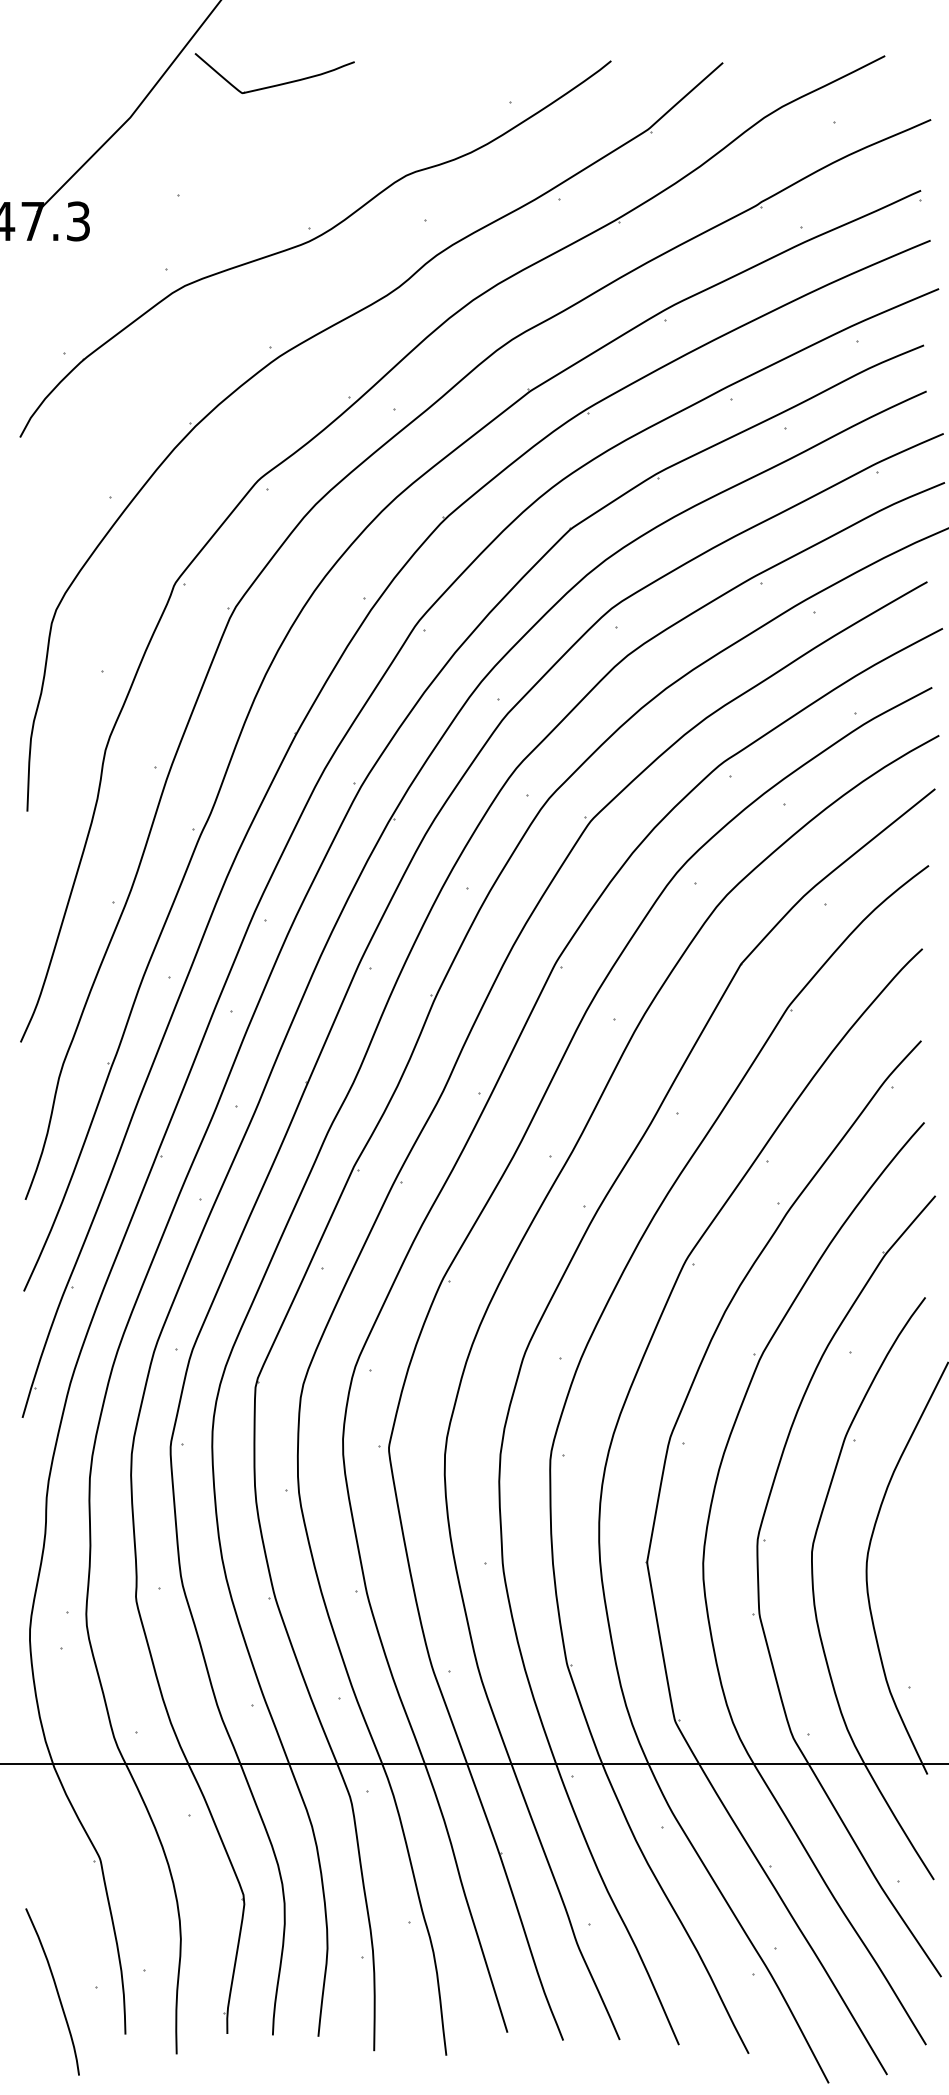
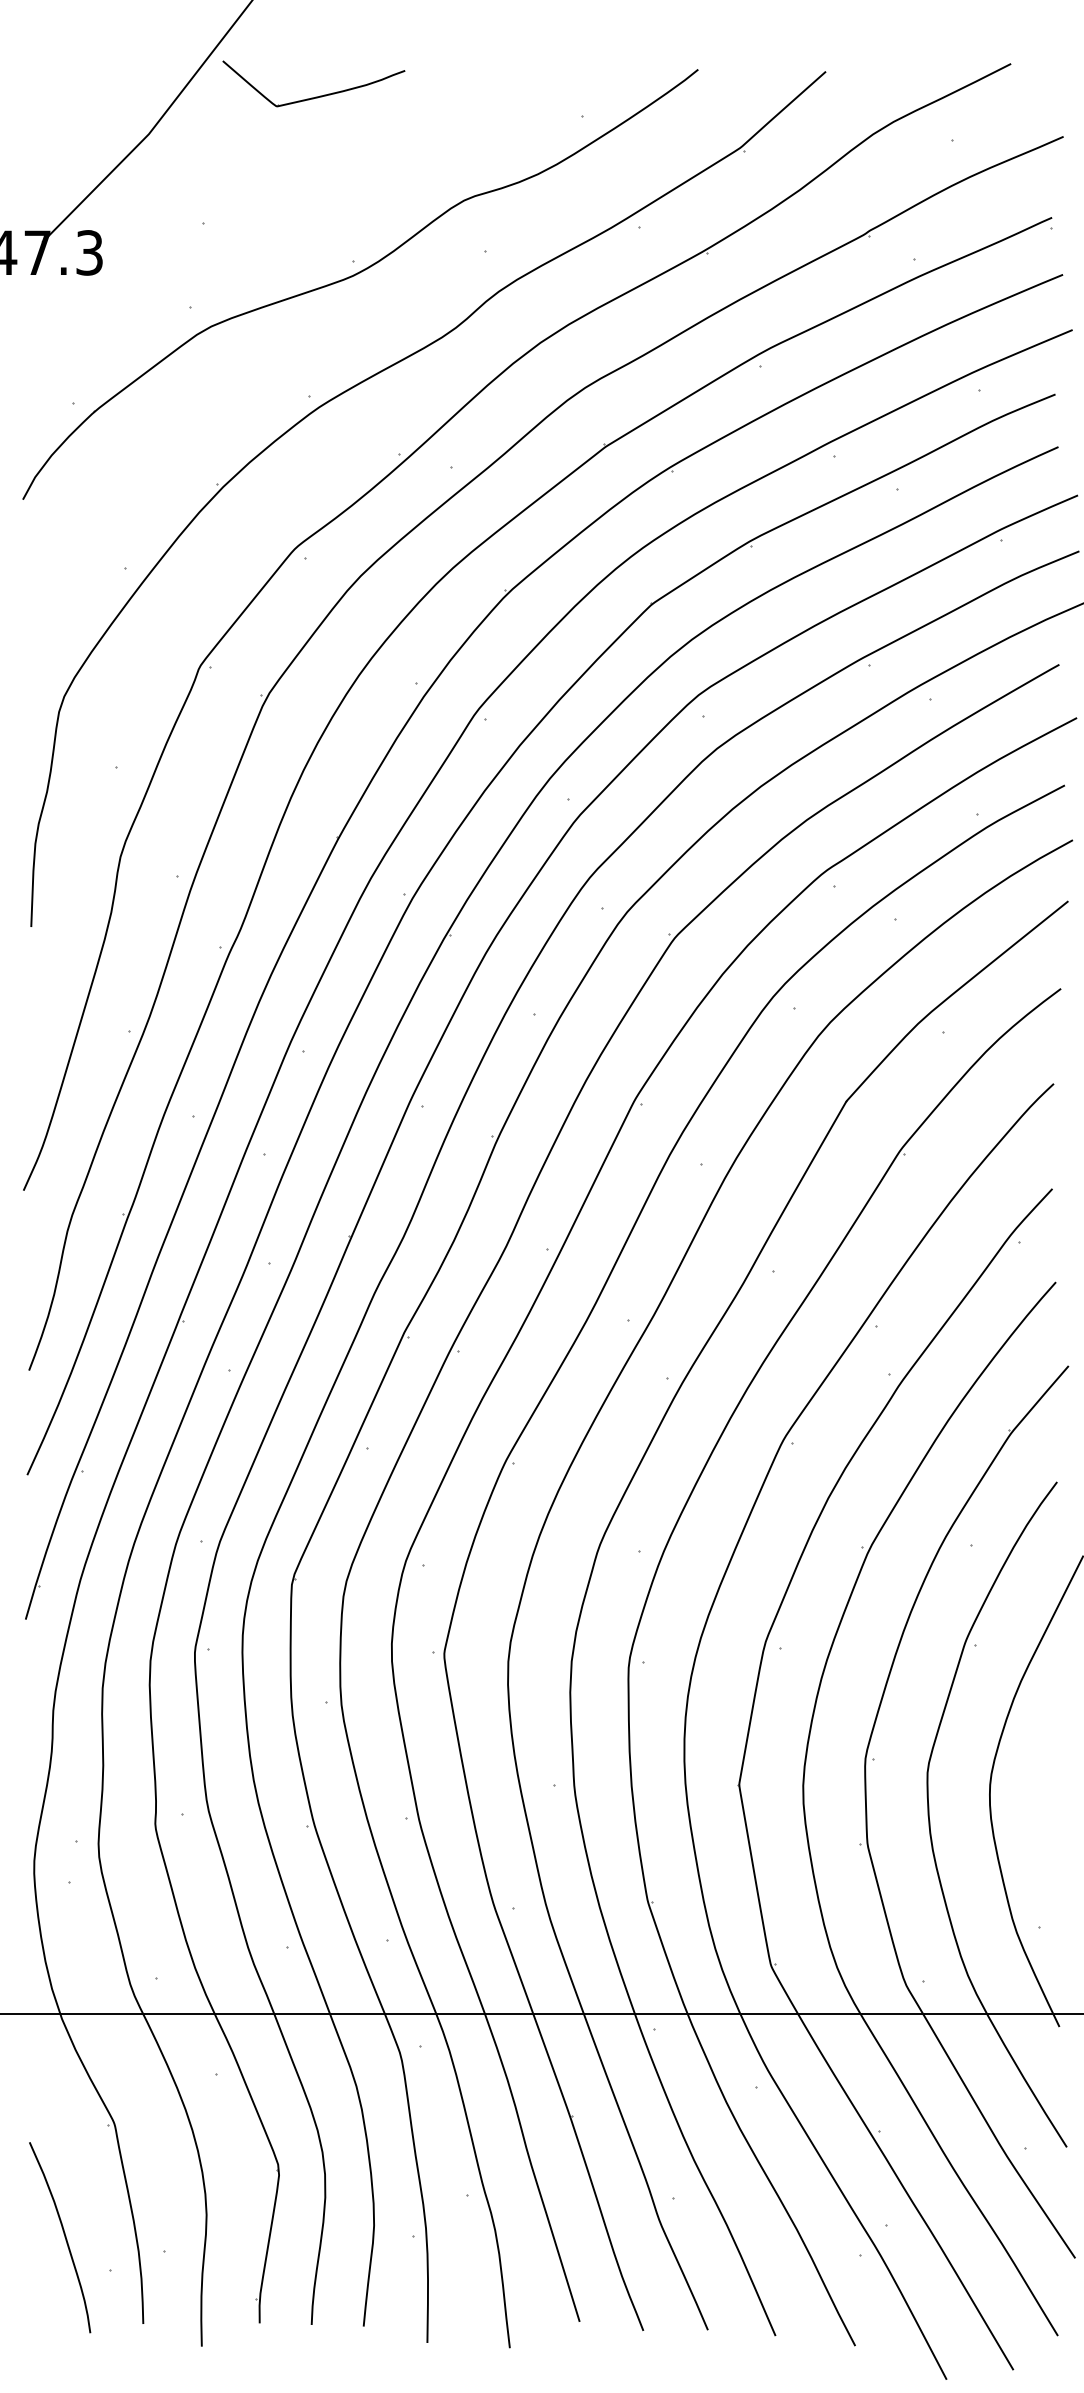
curve: (55, 1989) -> (63, 2234), moved

